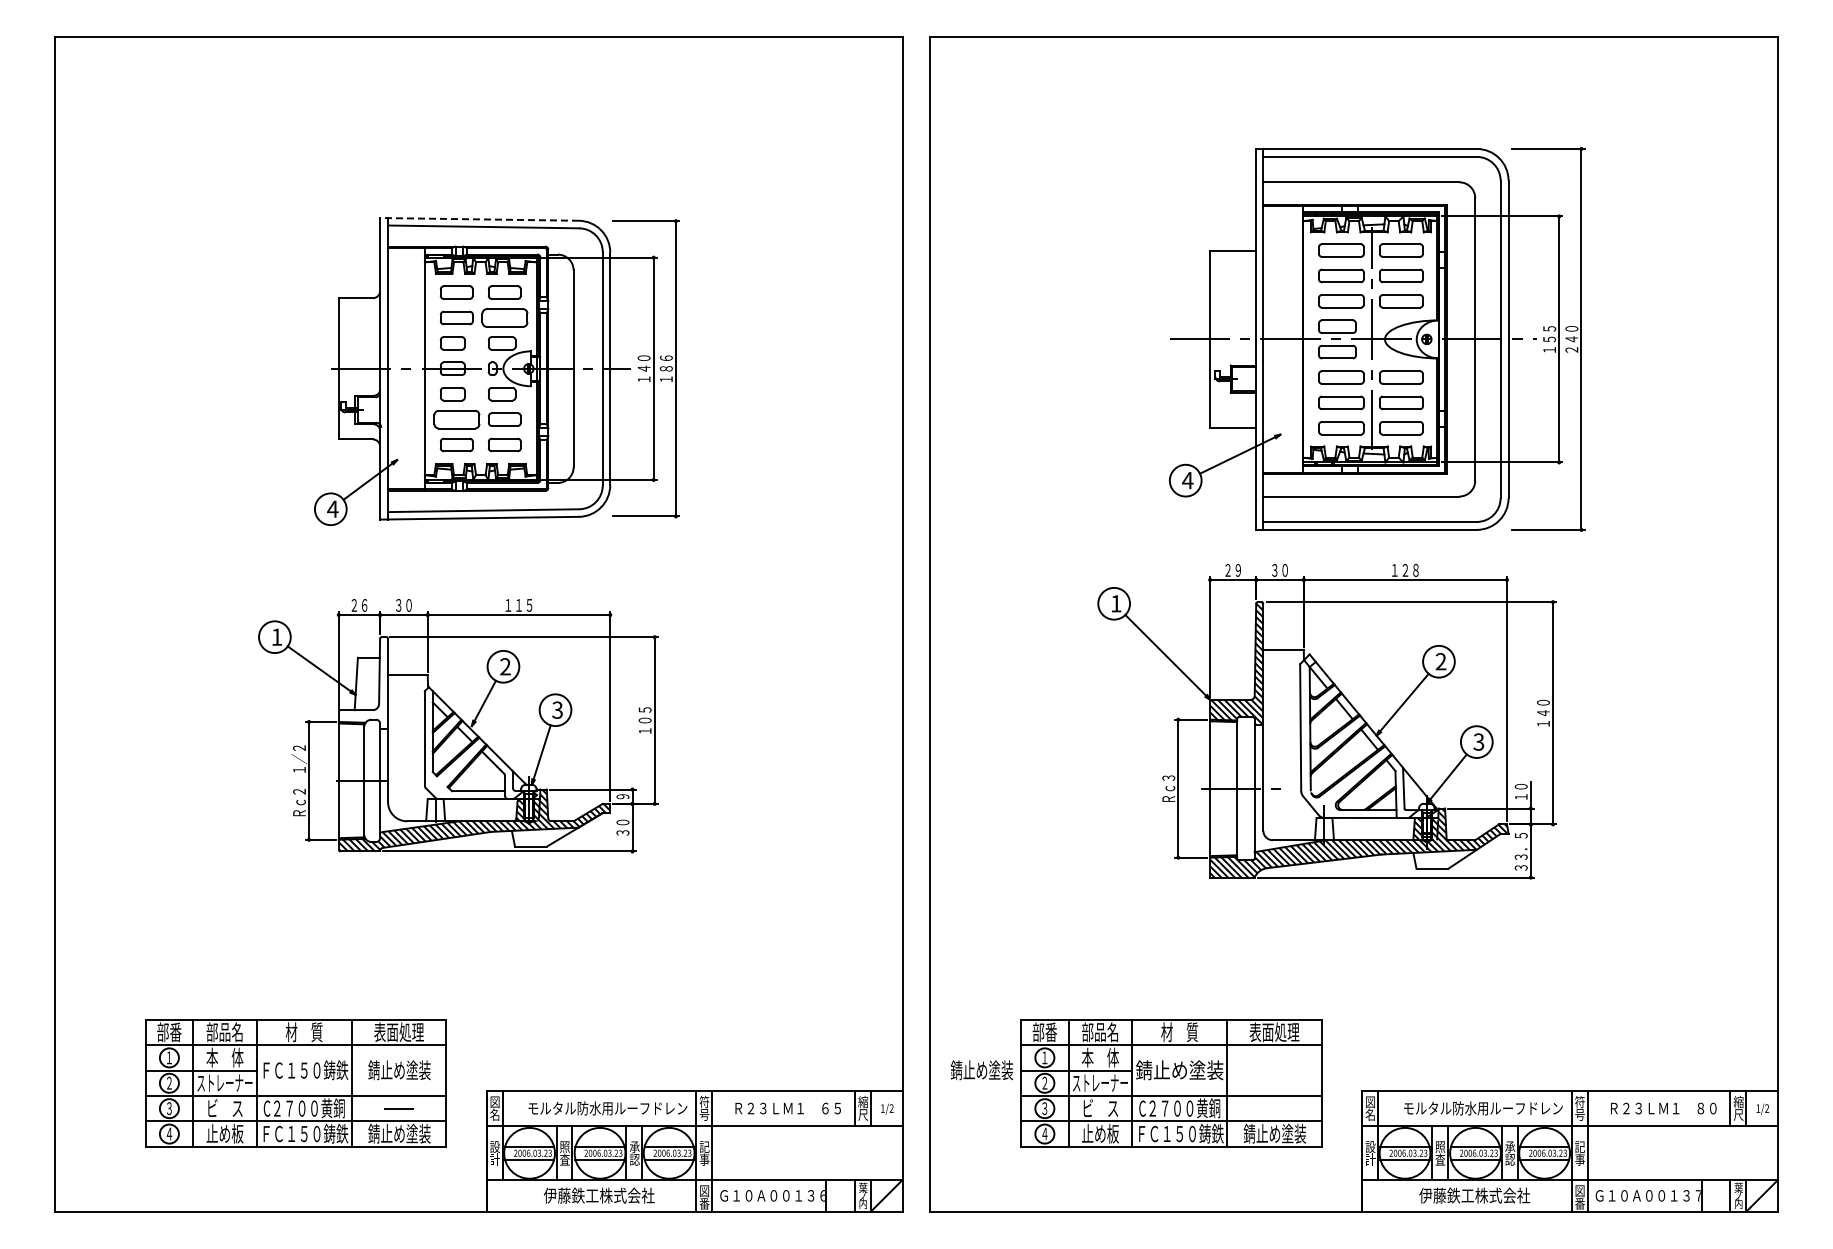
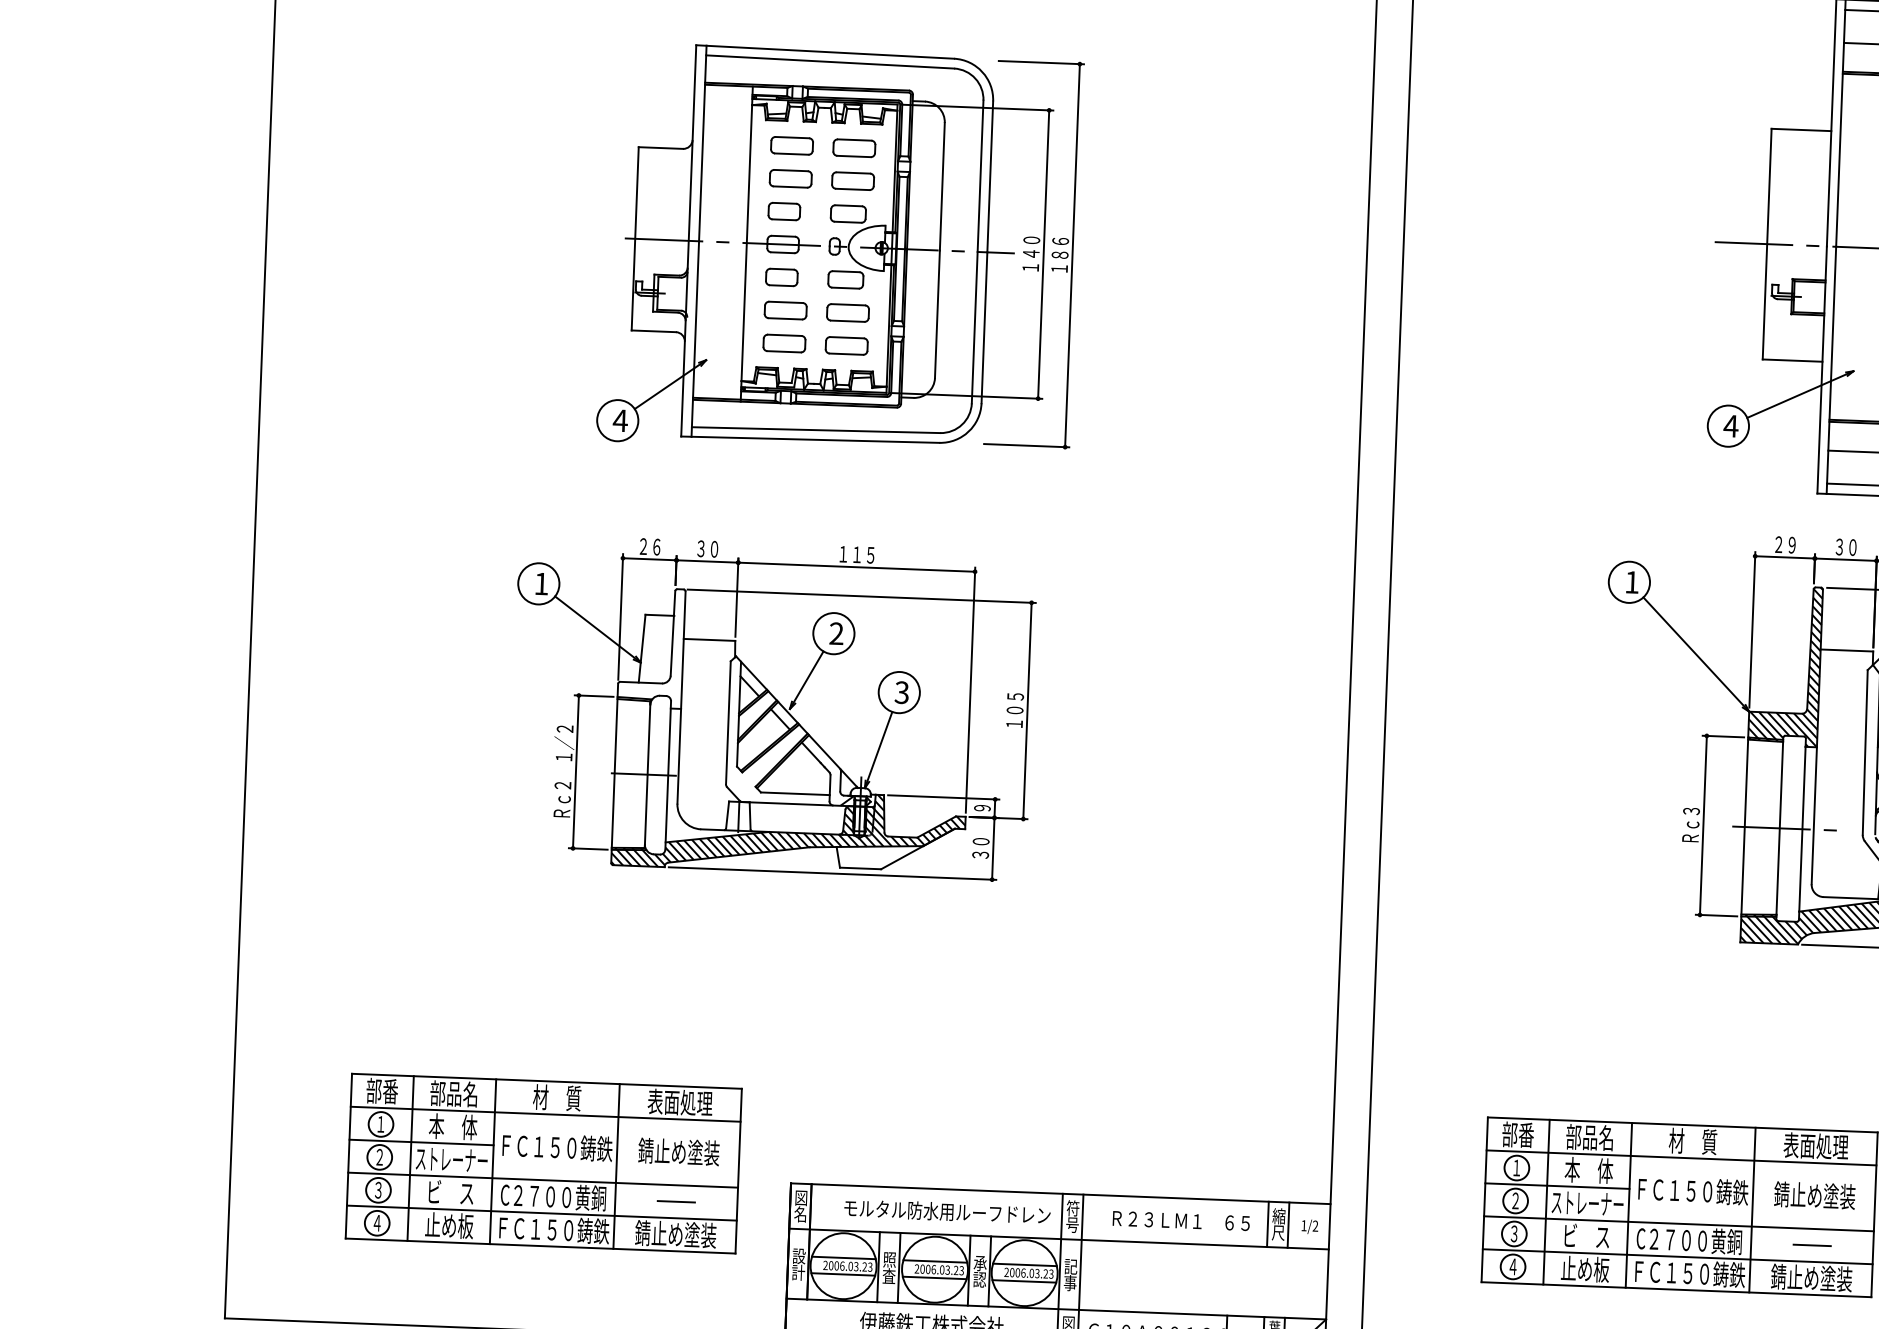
line: (479, 219) -> (825, 52), dashed -> solid
part: (504, 317) -> (852, 180), size x0.71
part: (456, 419) -> (785, 310), size x0.71
text: (981, 1070) -> (1814, 1195), moved
text: (1179, 1070) -> (1690, 1191), 錆止め塗装 -> ＦＣ１５０鋳鉄
line: (1274, 1108) -> (1812, 1245), added

